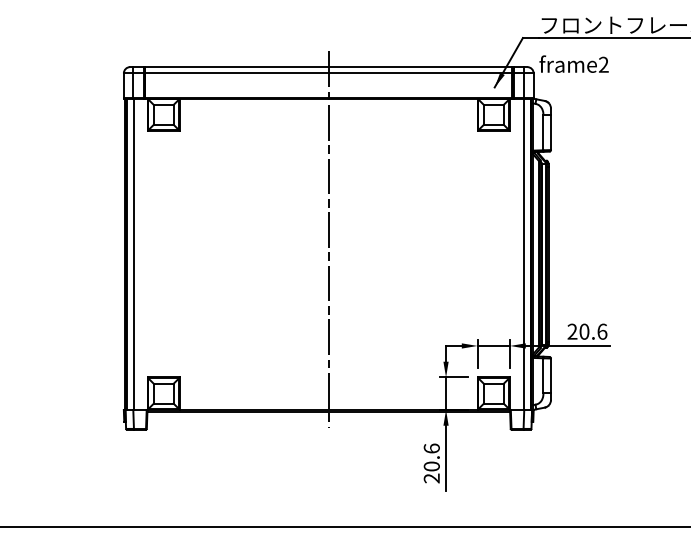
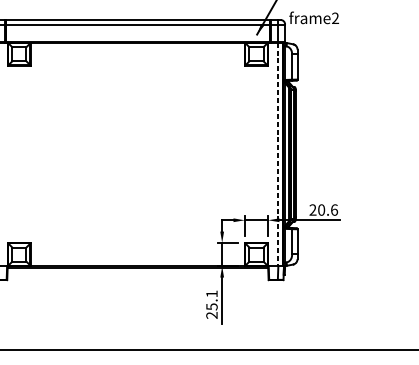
line: (328, 239) -> (137, 143), removed
line: (523, 254) -> (277, 154), solid -> dashed
text: (431, 457) -> (211, 300), 20.6 -> 25.1

